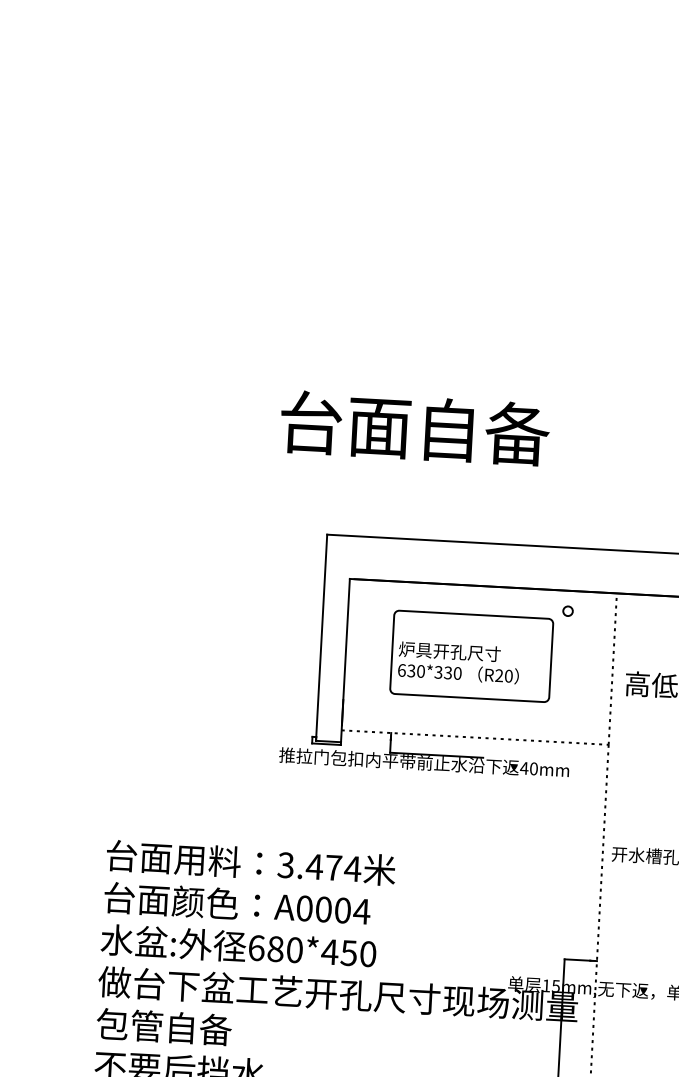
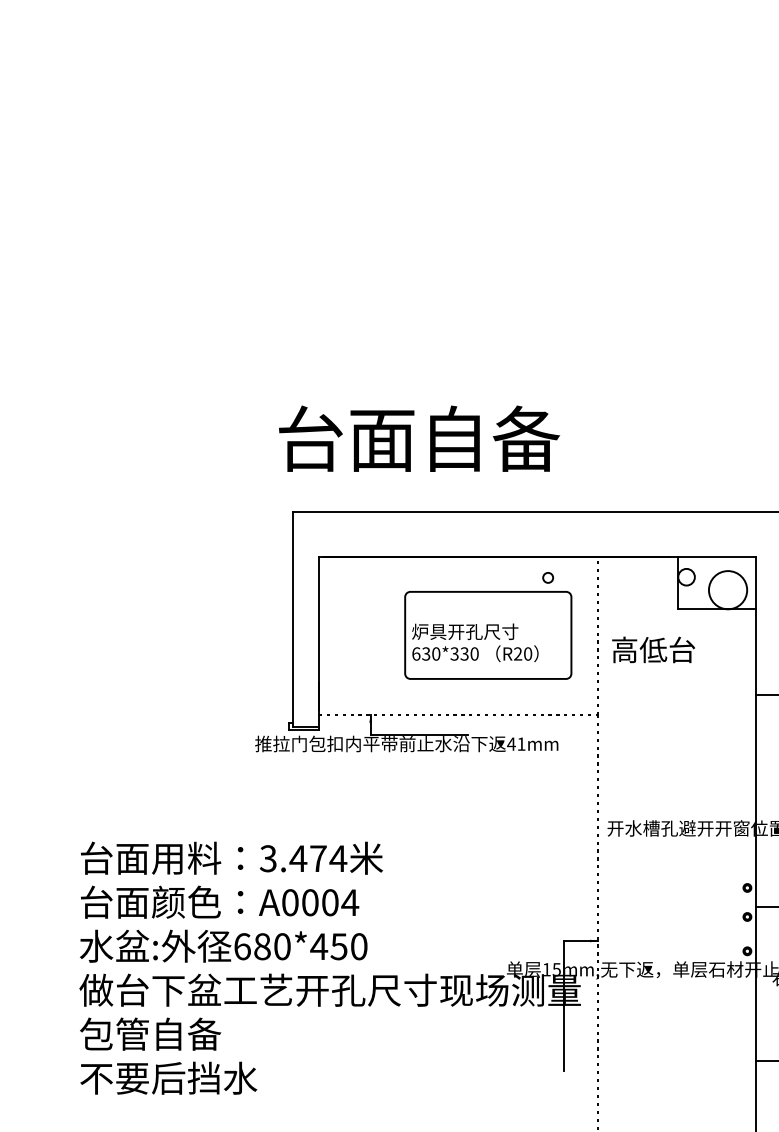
text: (415, 428) -> (419, 438), moved
part: (471, 656) -> (488, 635), moved
text: (533, 768) -> (521, 743), 40mm -> 41mm

